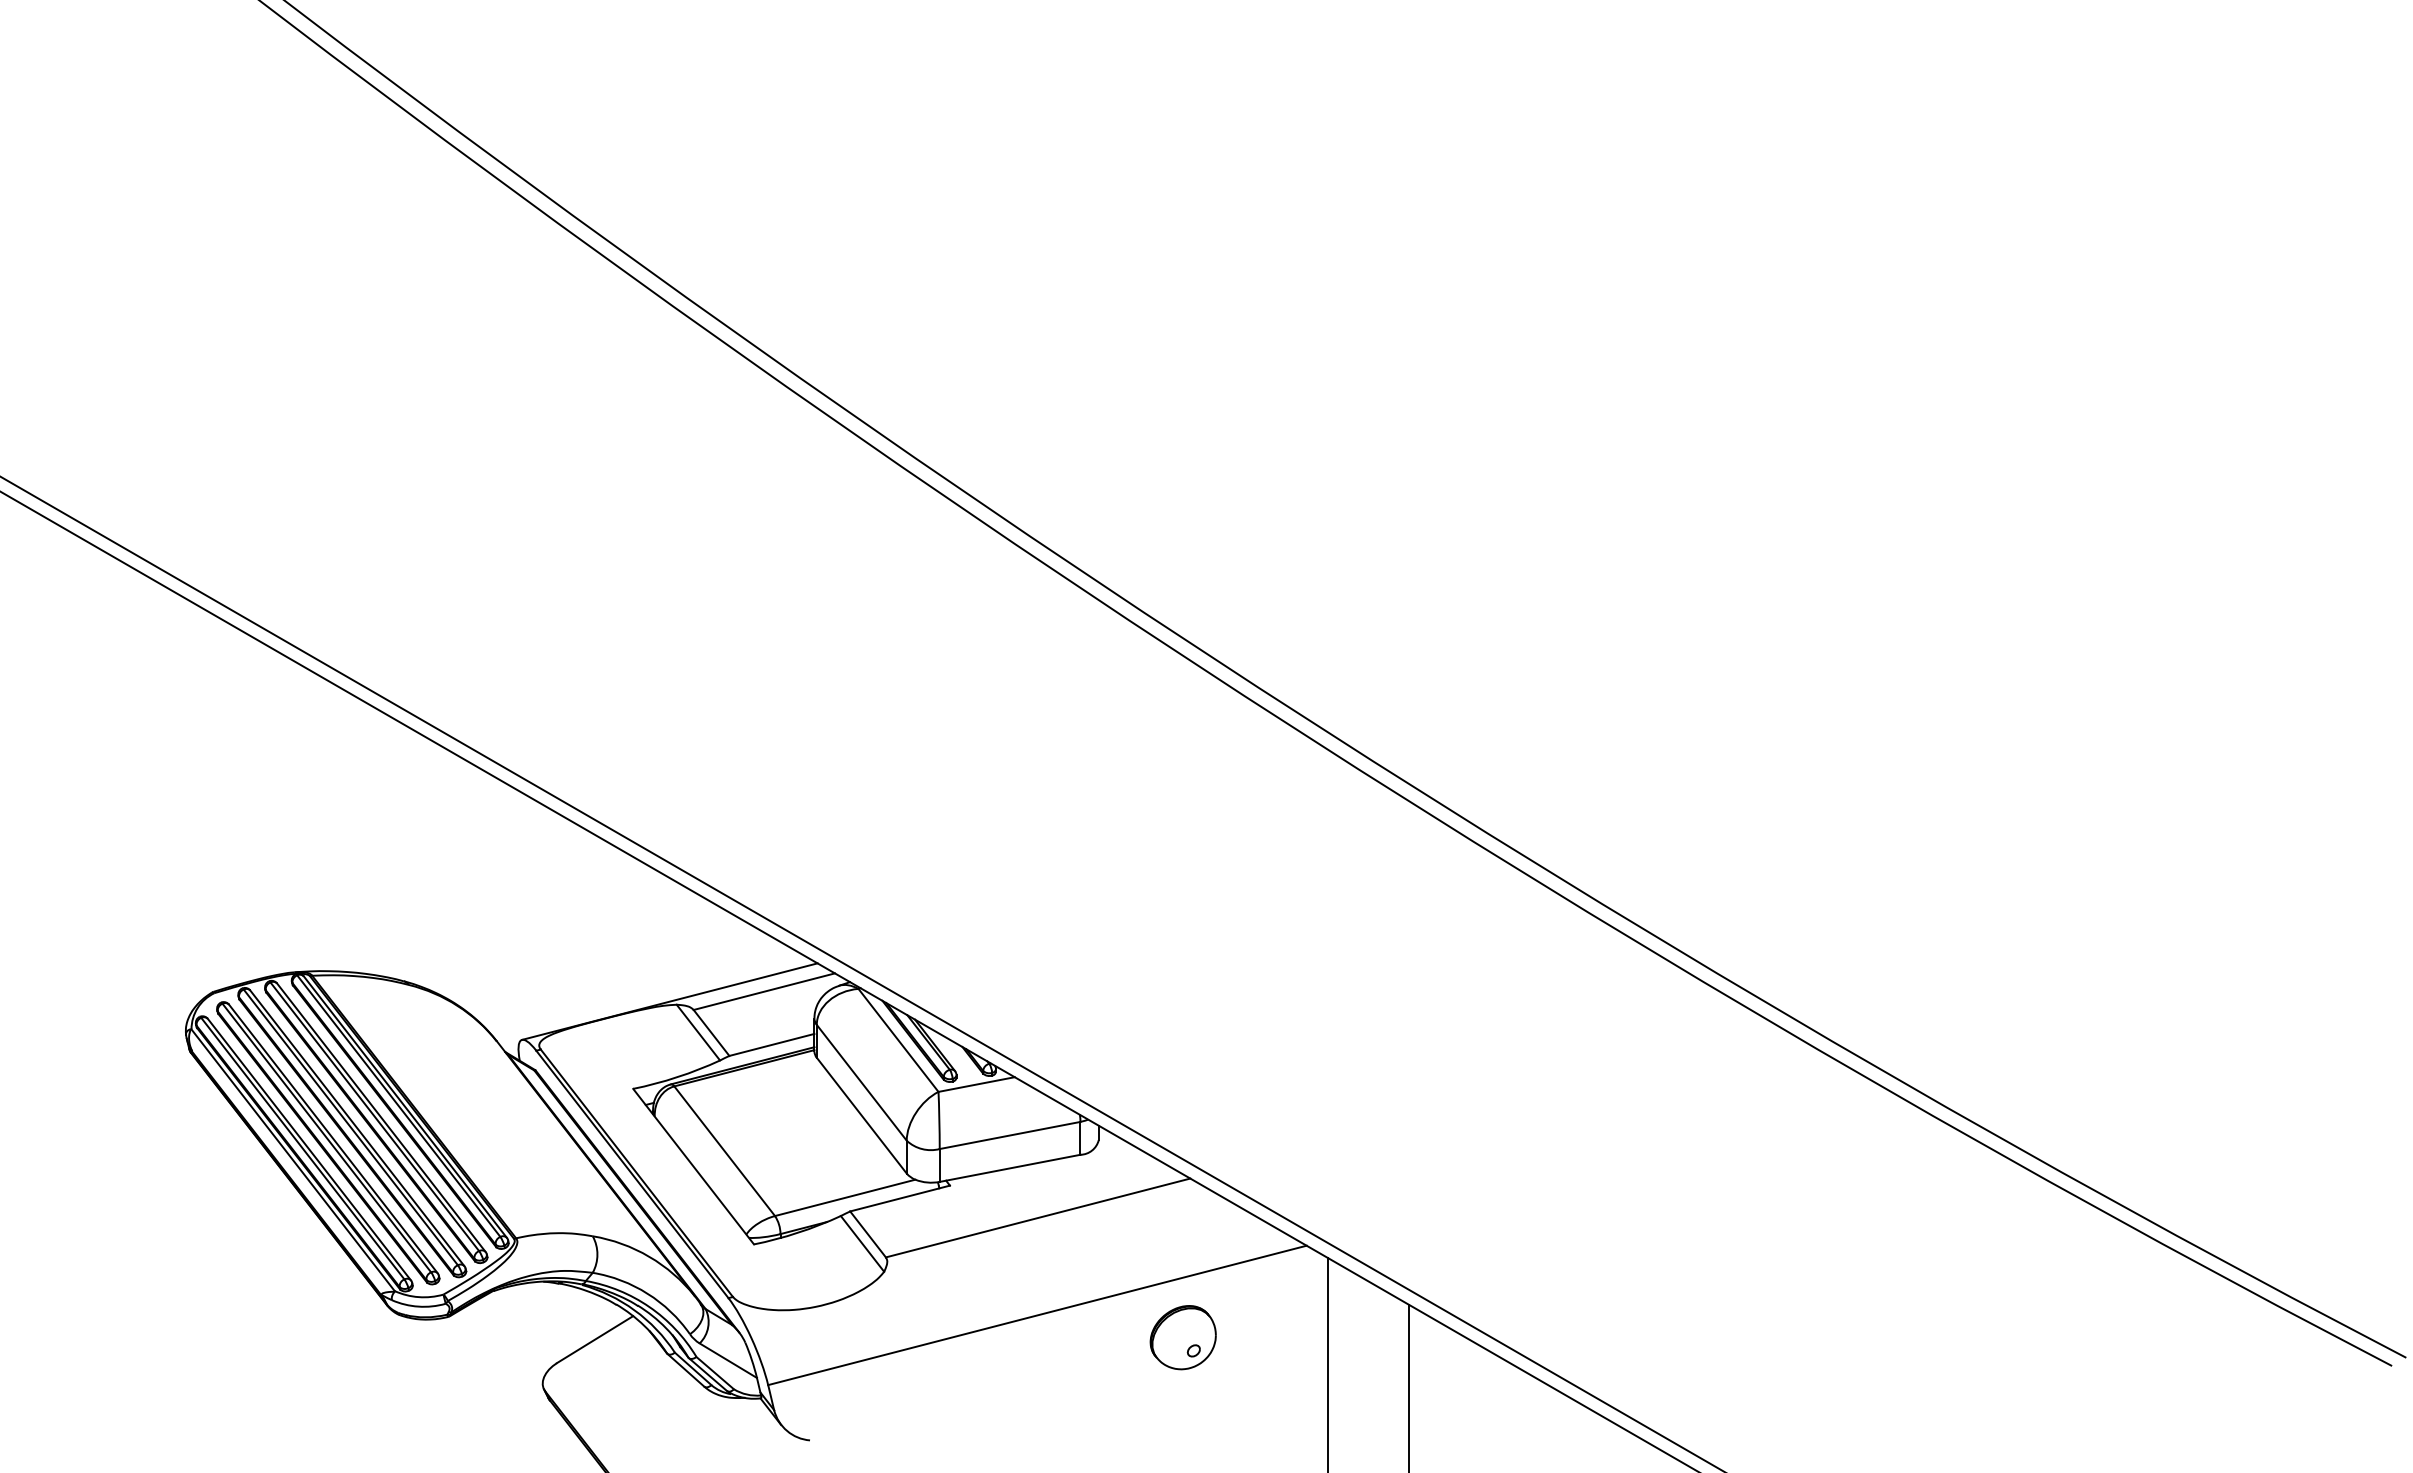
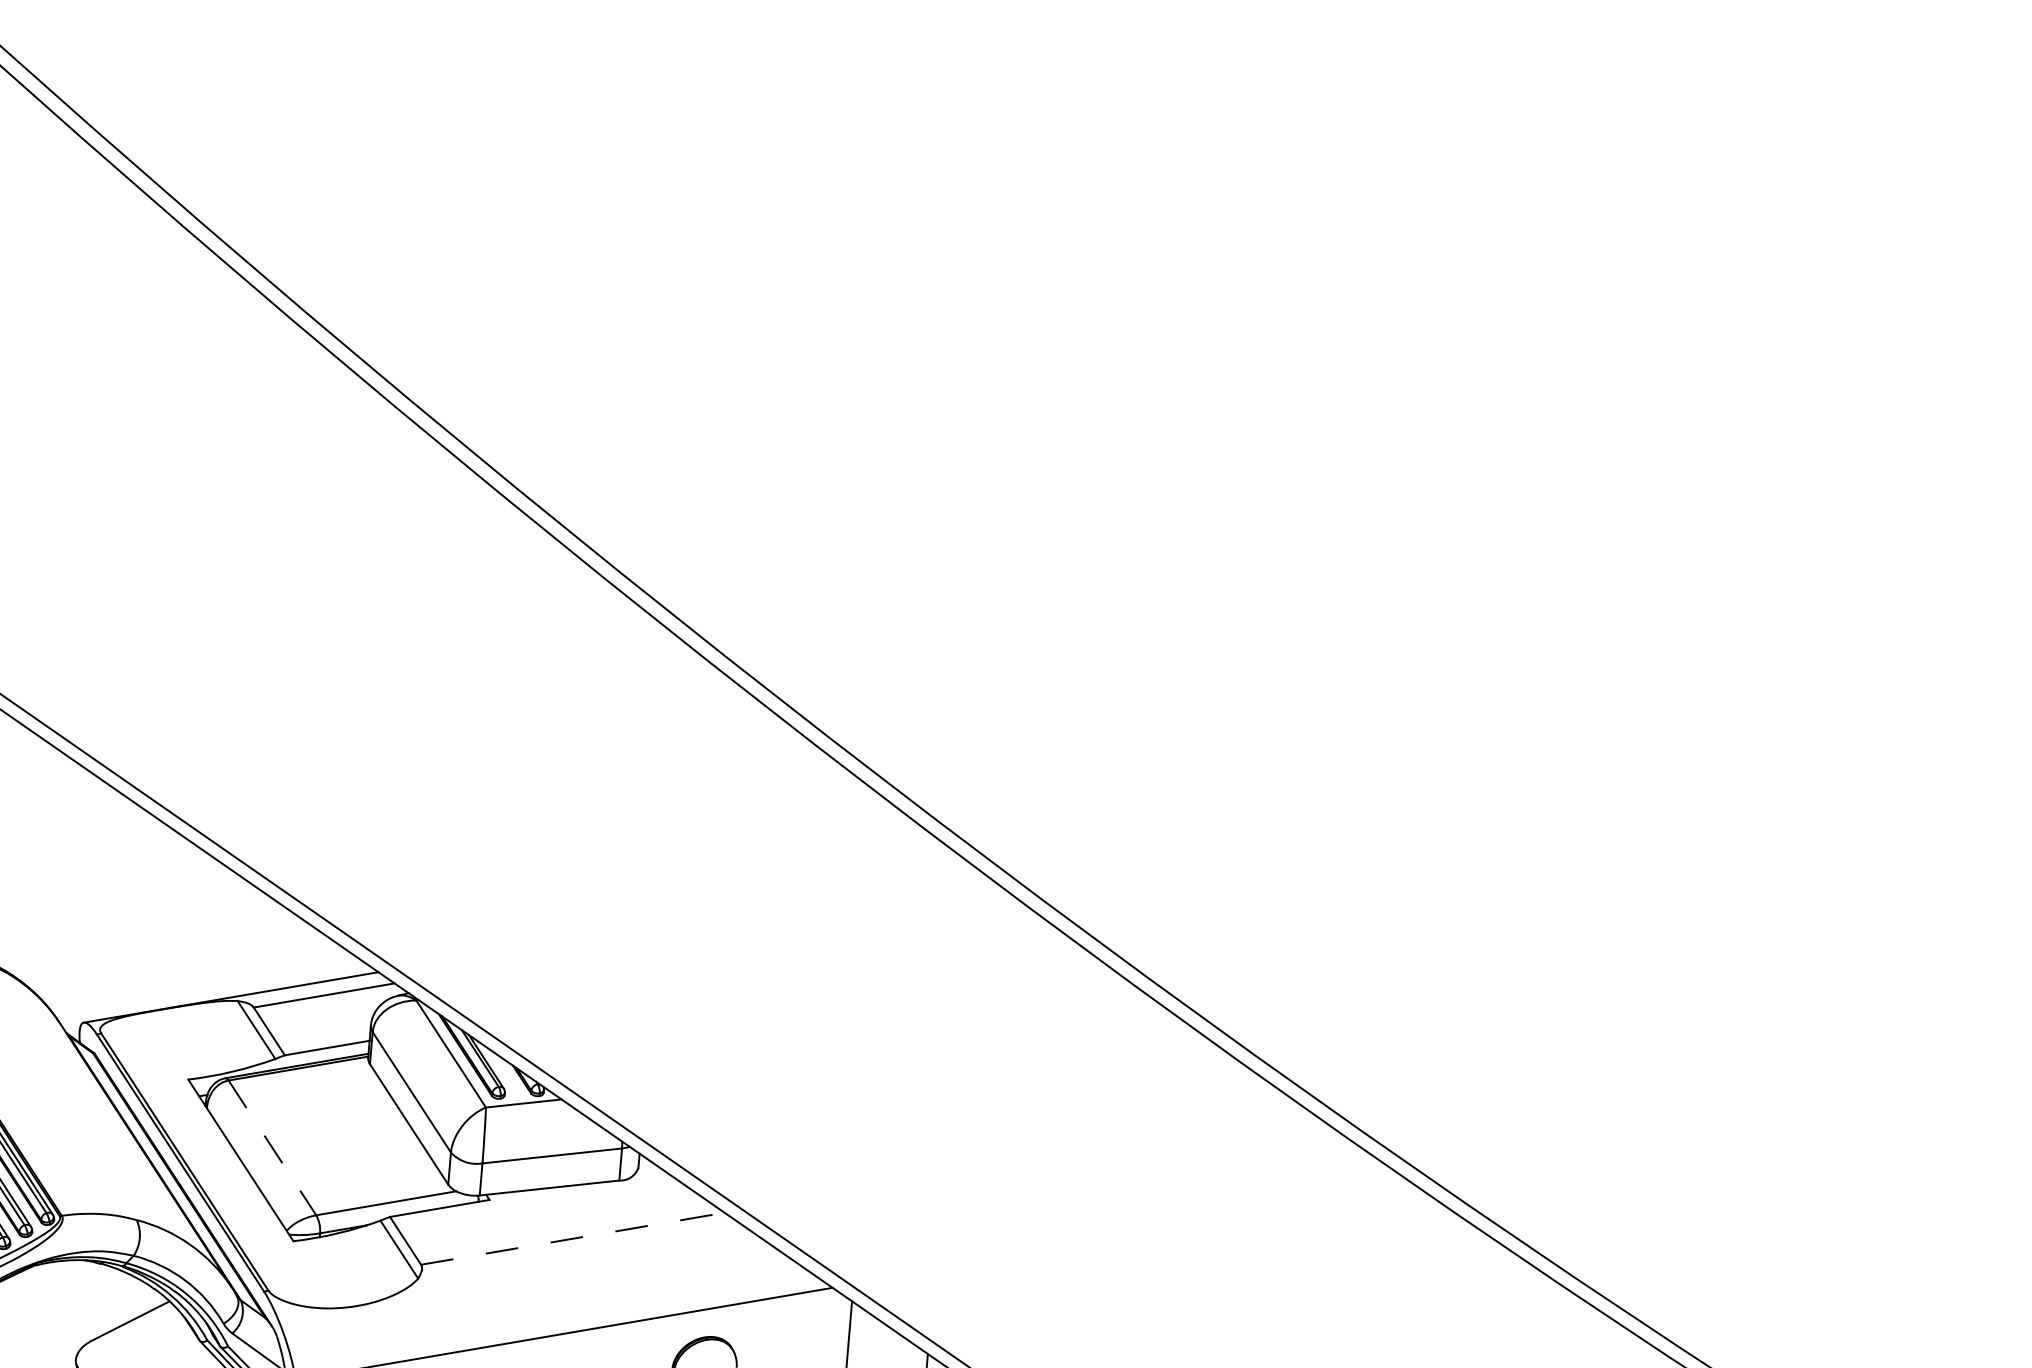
line: (724, 1151) -> (272, 1148), solid -> dashed
line: (1038, 1217) -> (573, 1238), solid -> dashed

